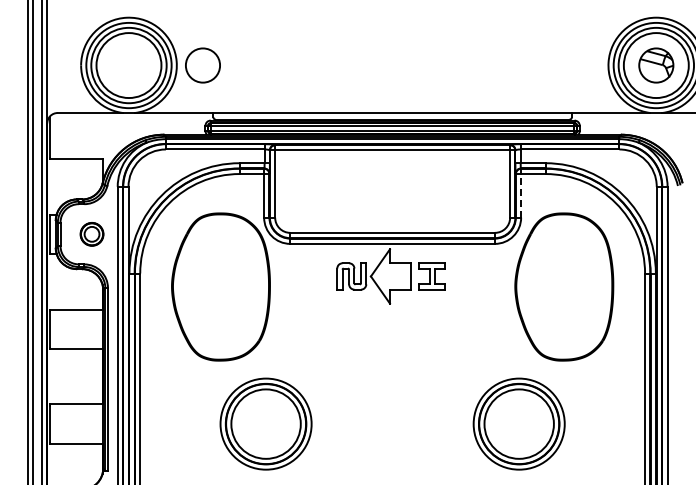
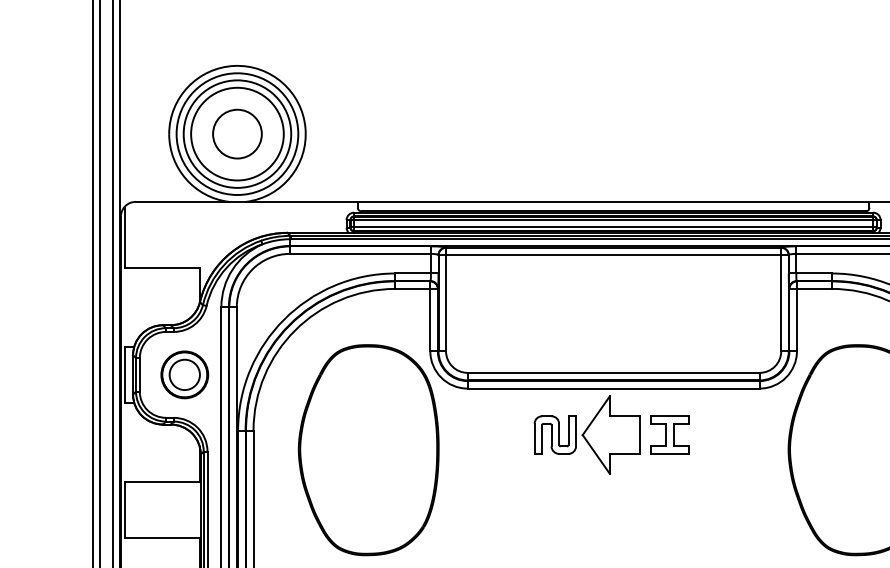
circle: (202, 65) -> (236, 134), moved
line: (521, 195) -> (797, 319), dashed -> solid
part: (91, 234) -> (183, 375), size x1.43

